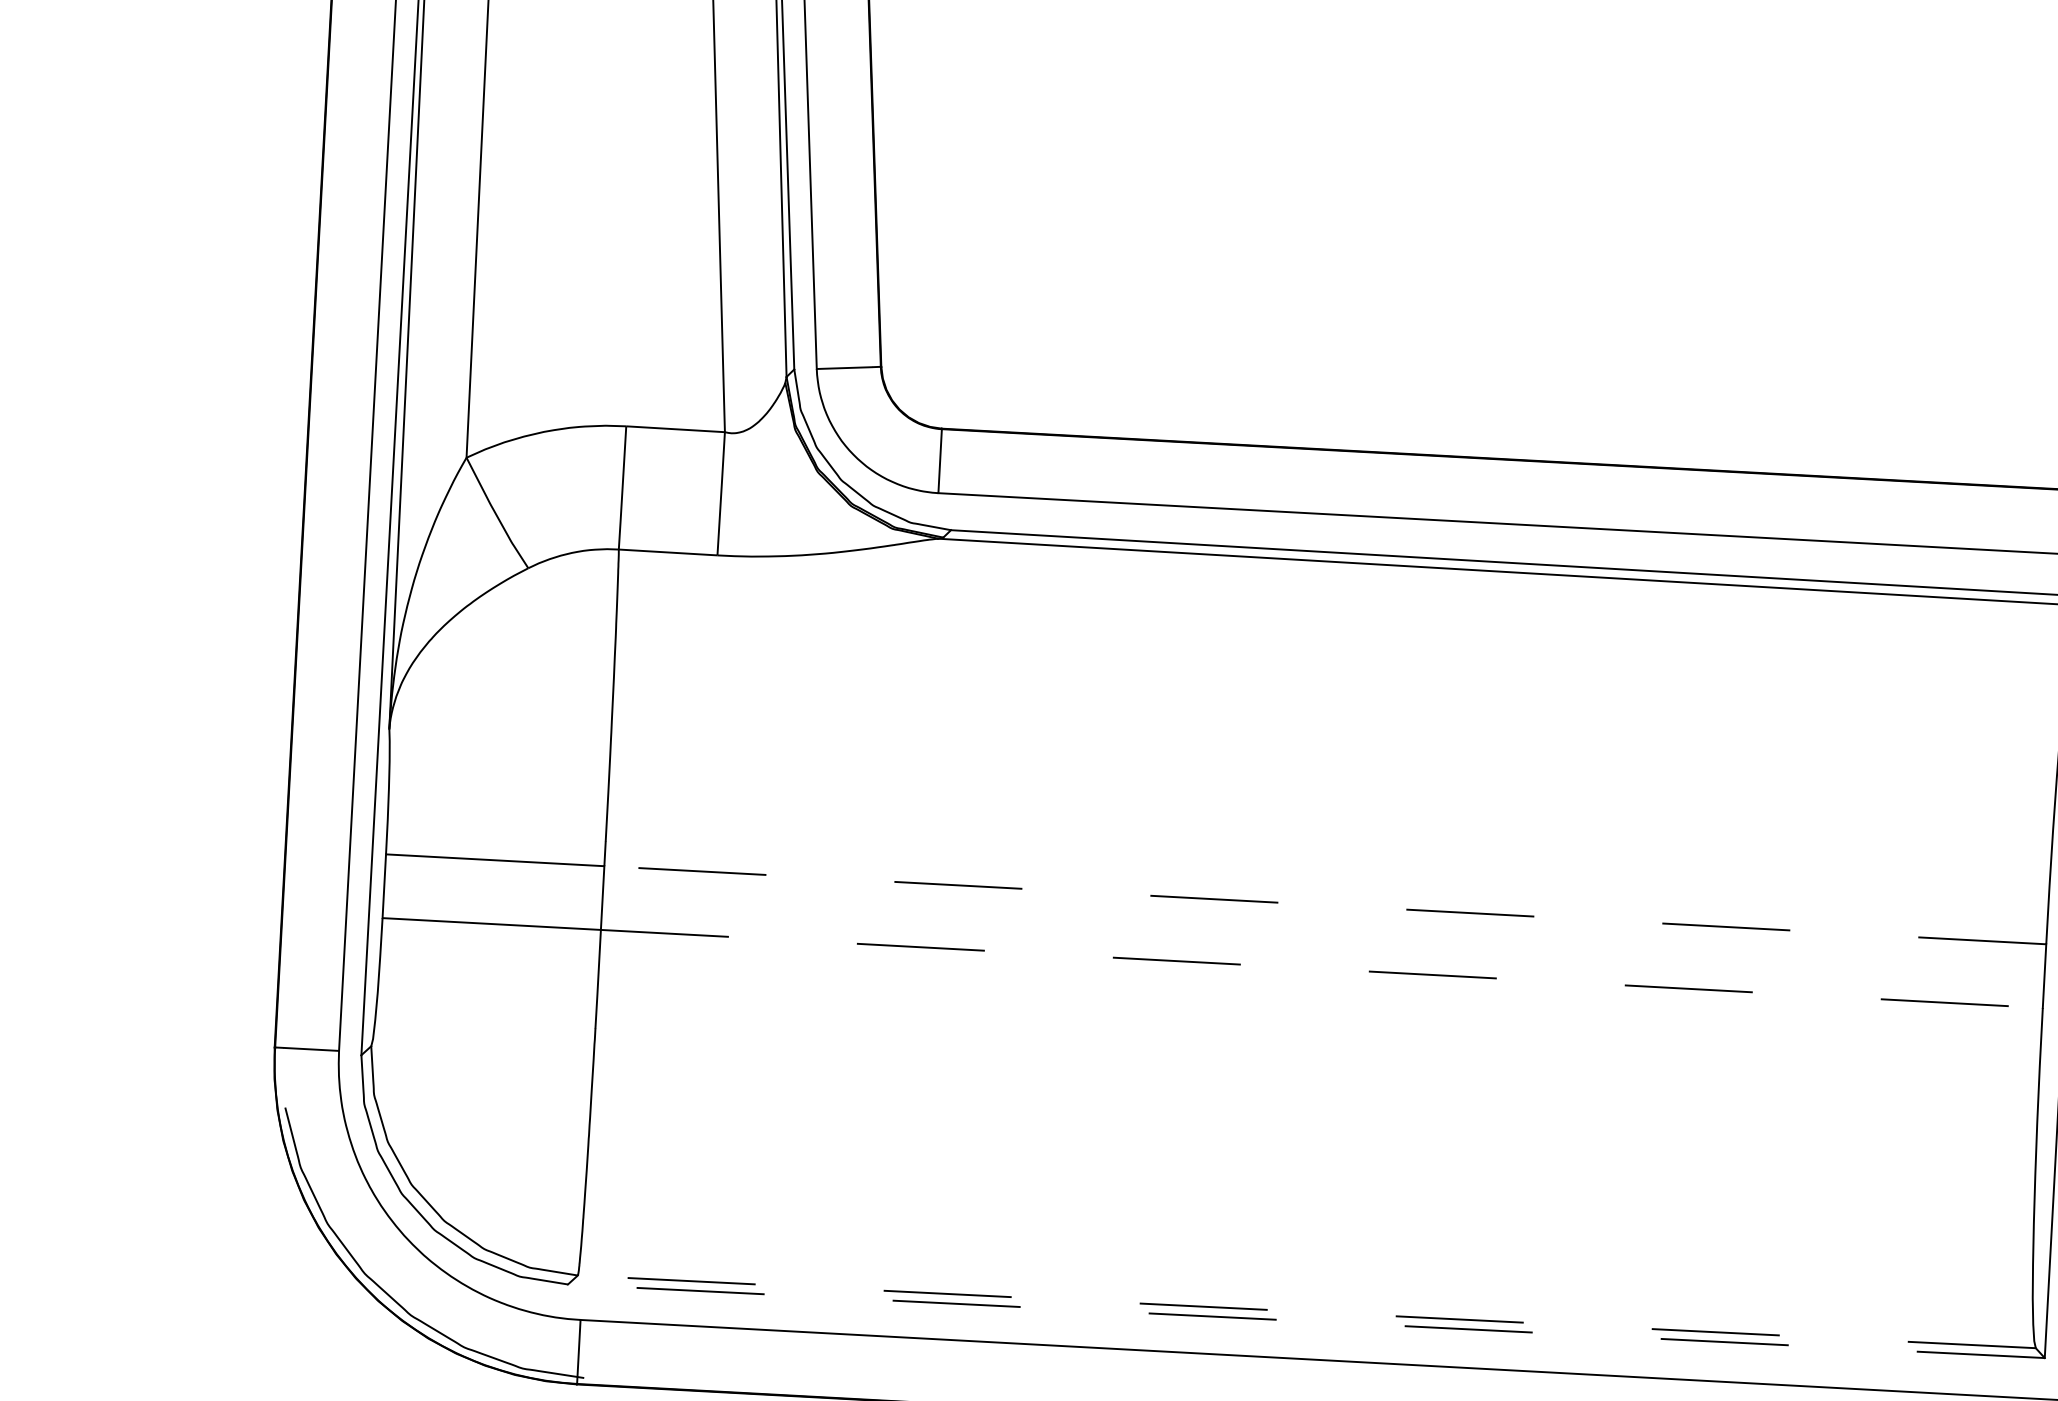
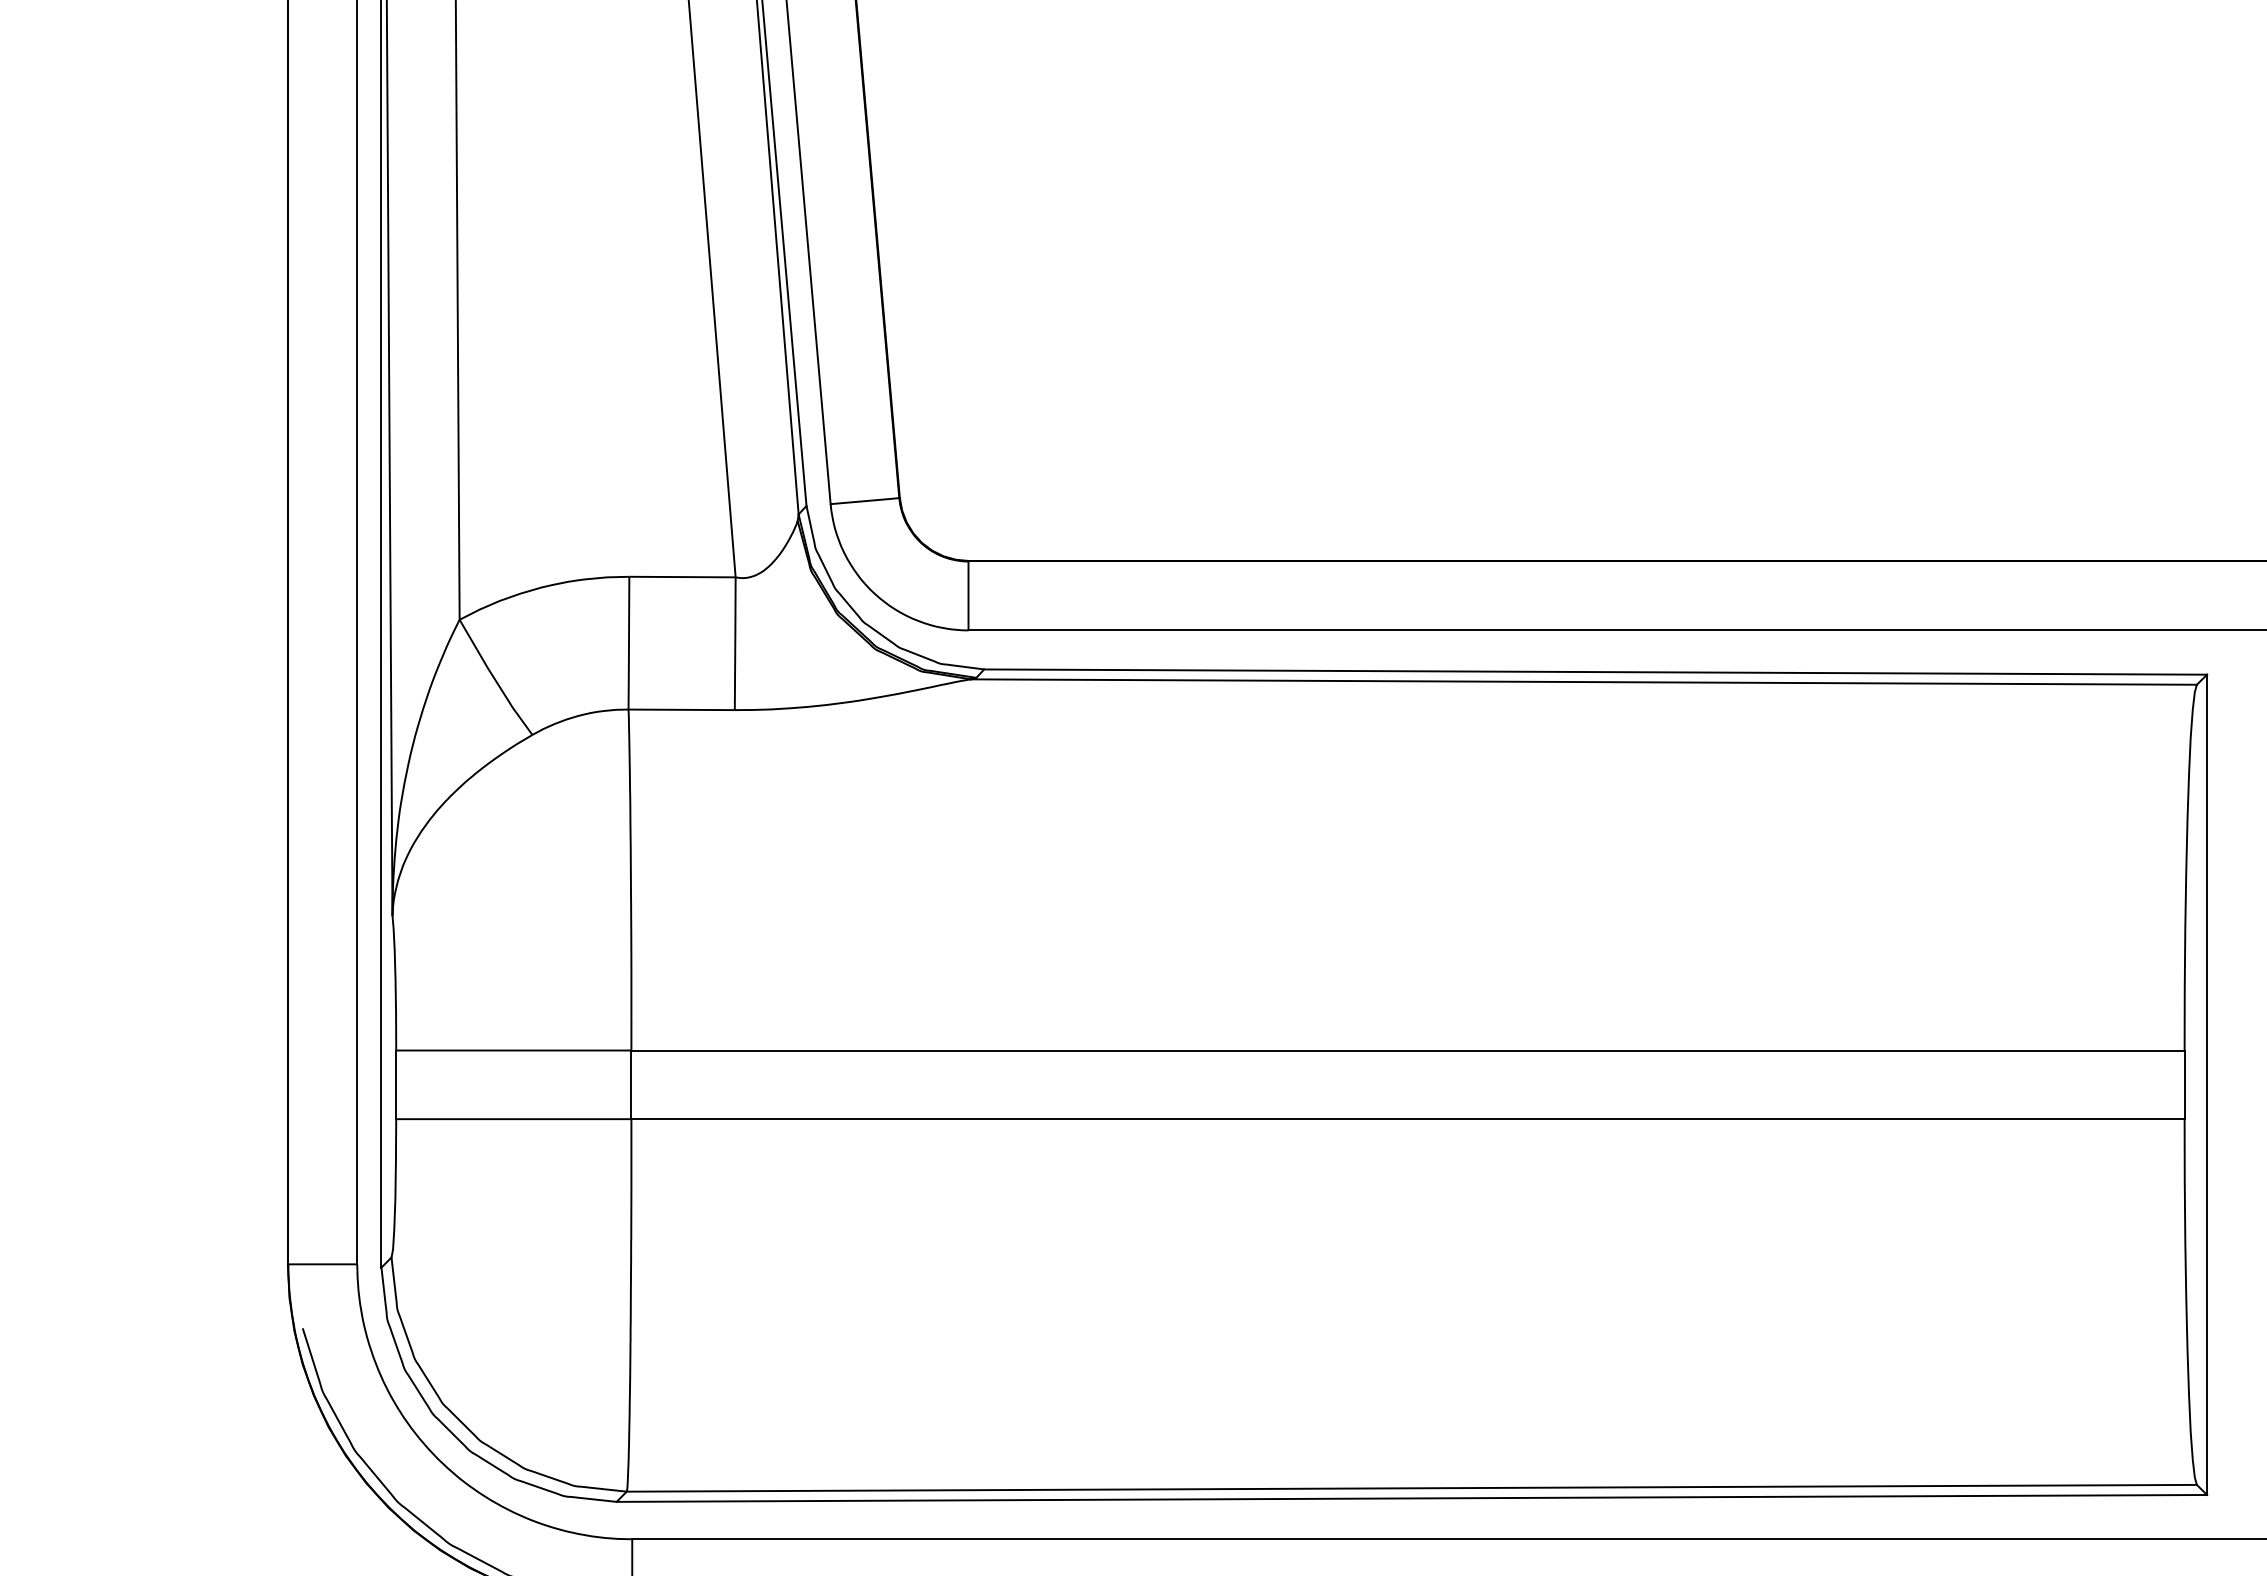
line: (1325, 905) -> (1408, 1050), dashed -> solid
line: (1322, 969) -> (1408, 1119), dashed -> solid
line: (1306, 1312) -> (1411, 1488), dashed -> solid
line: (1306, 1321) -> (1411, 1498), dashed -> solid

